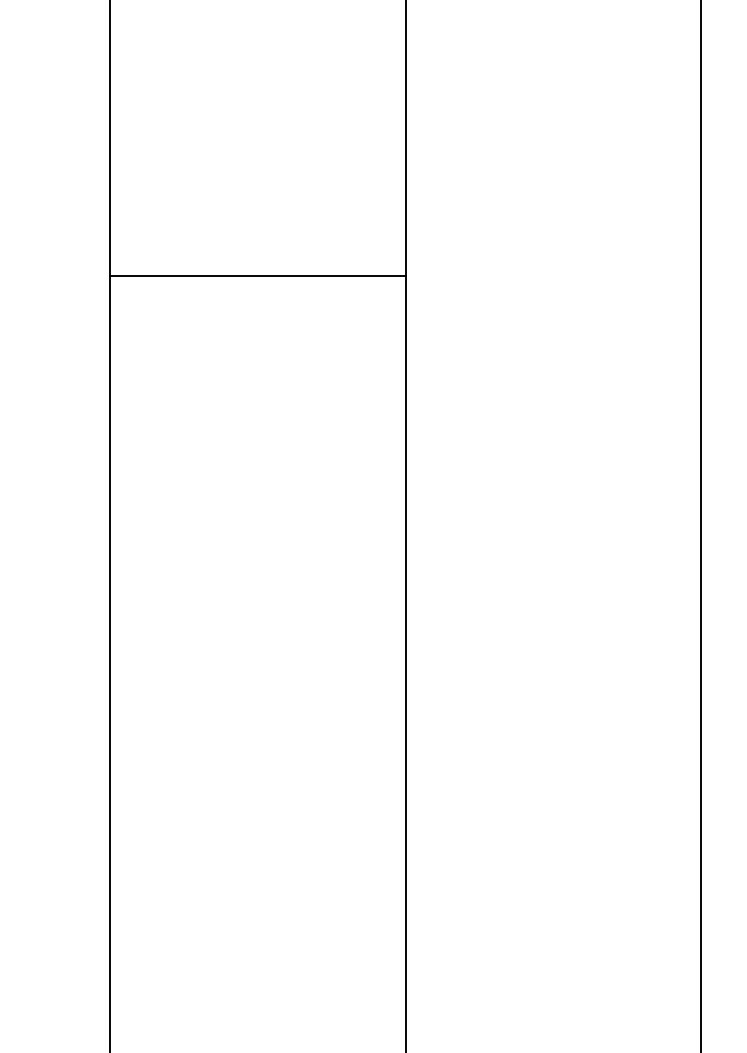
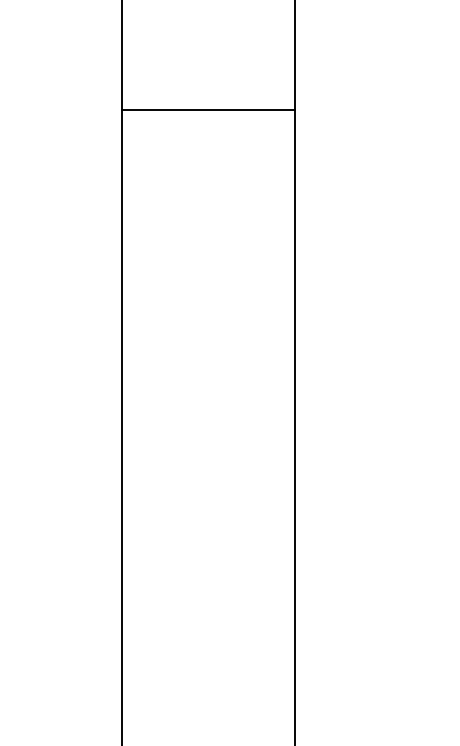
line: (258, 276) -> (208, 110), moved

